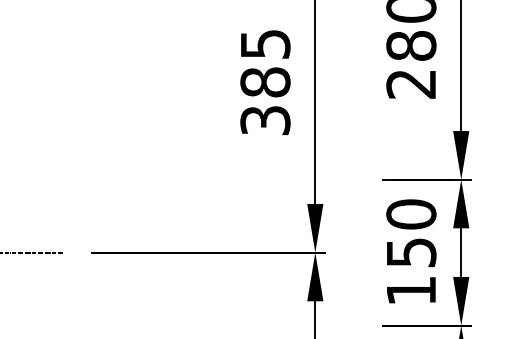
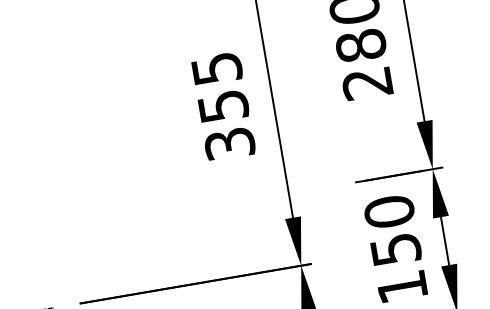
text: (265, 82) -> (223, 106), 385 -> 355

